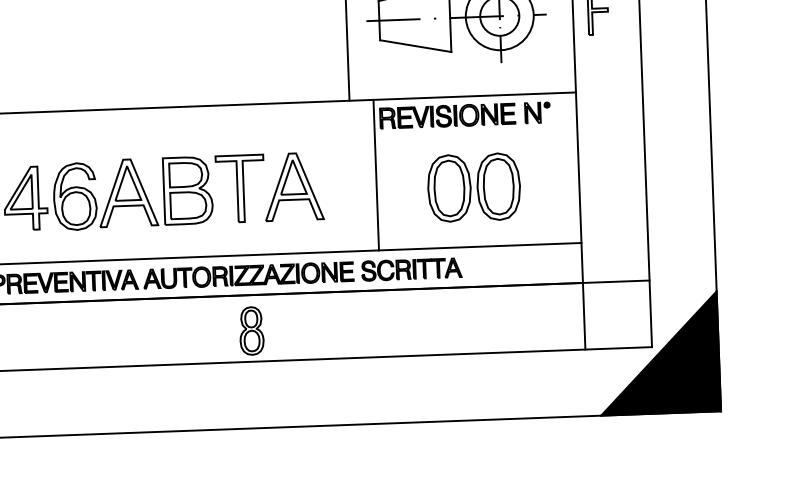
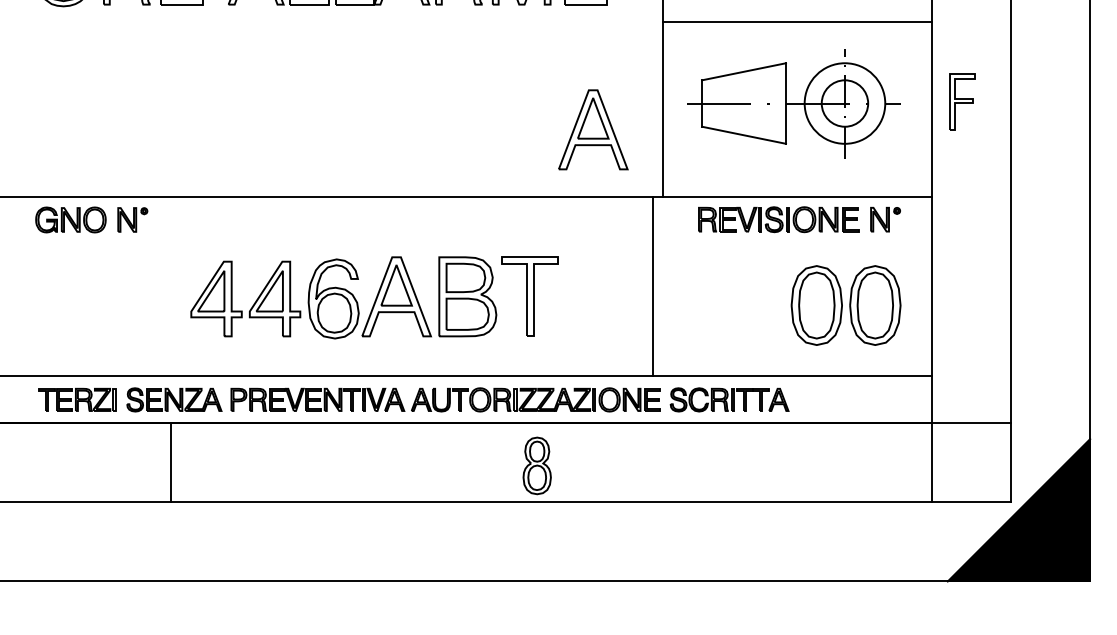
line: (376, 175) -> (652, 286), moved
part: (293, 186) -> (593, 129), moved
part: (473, 187) -> (845, 305), moved

